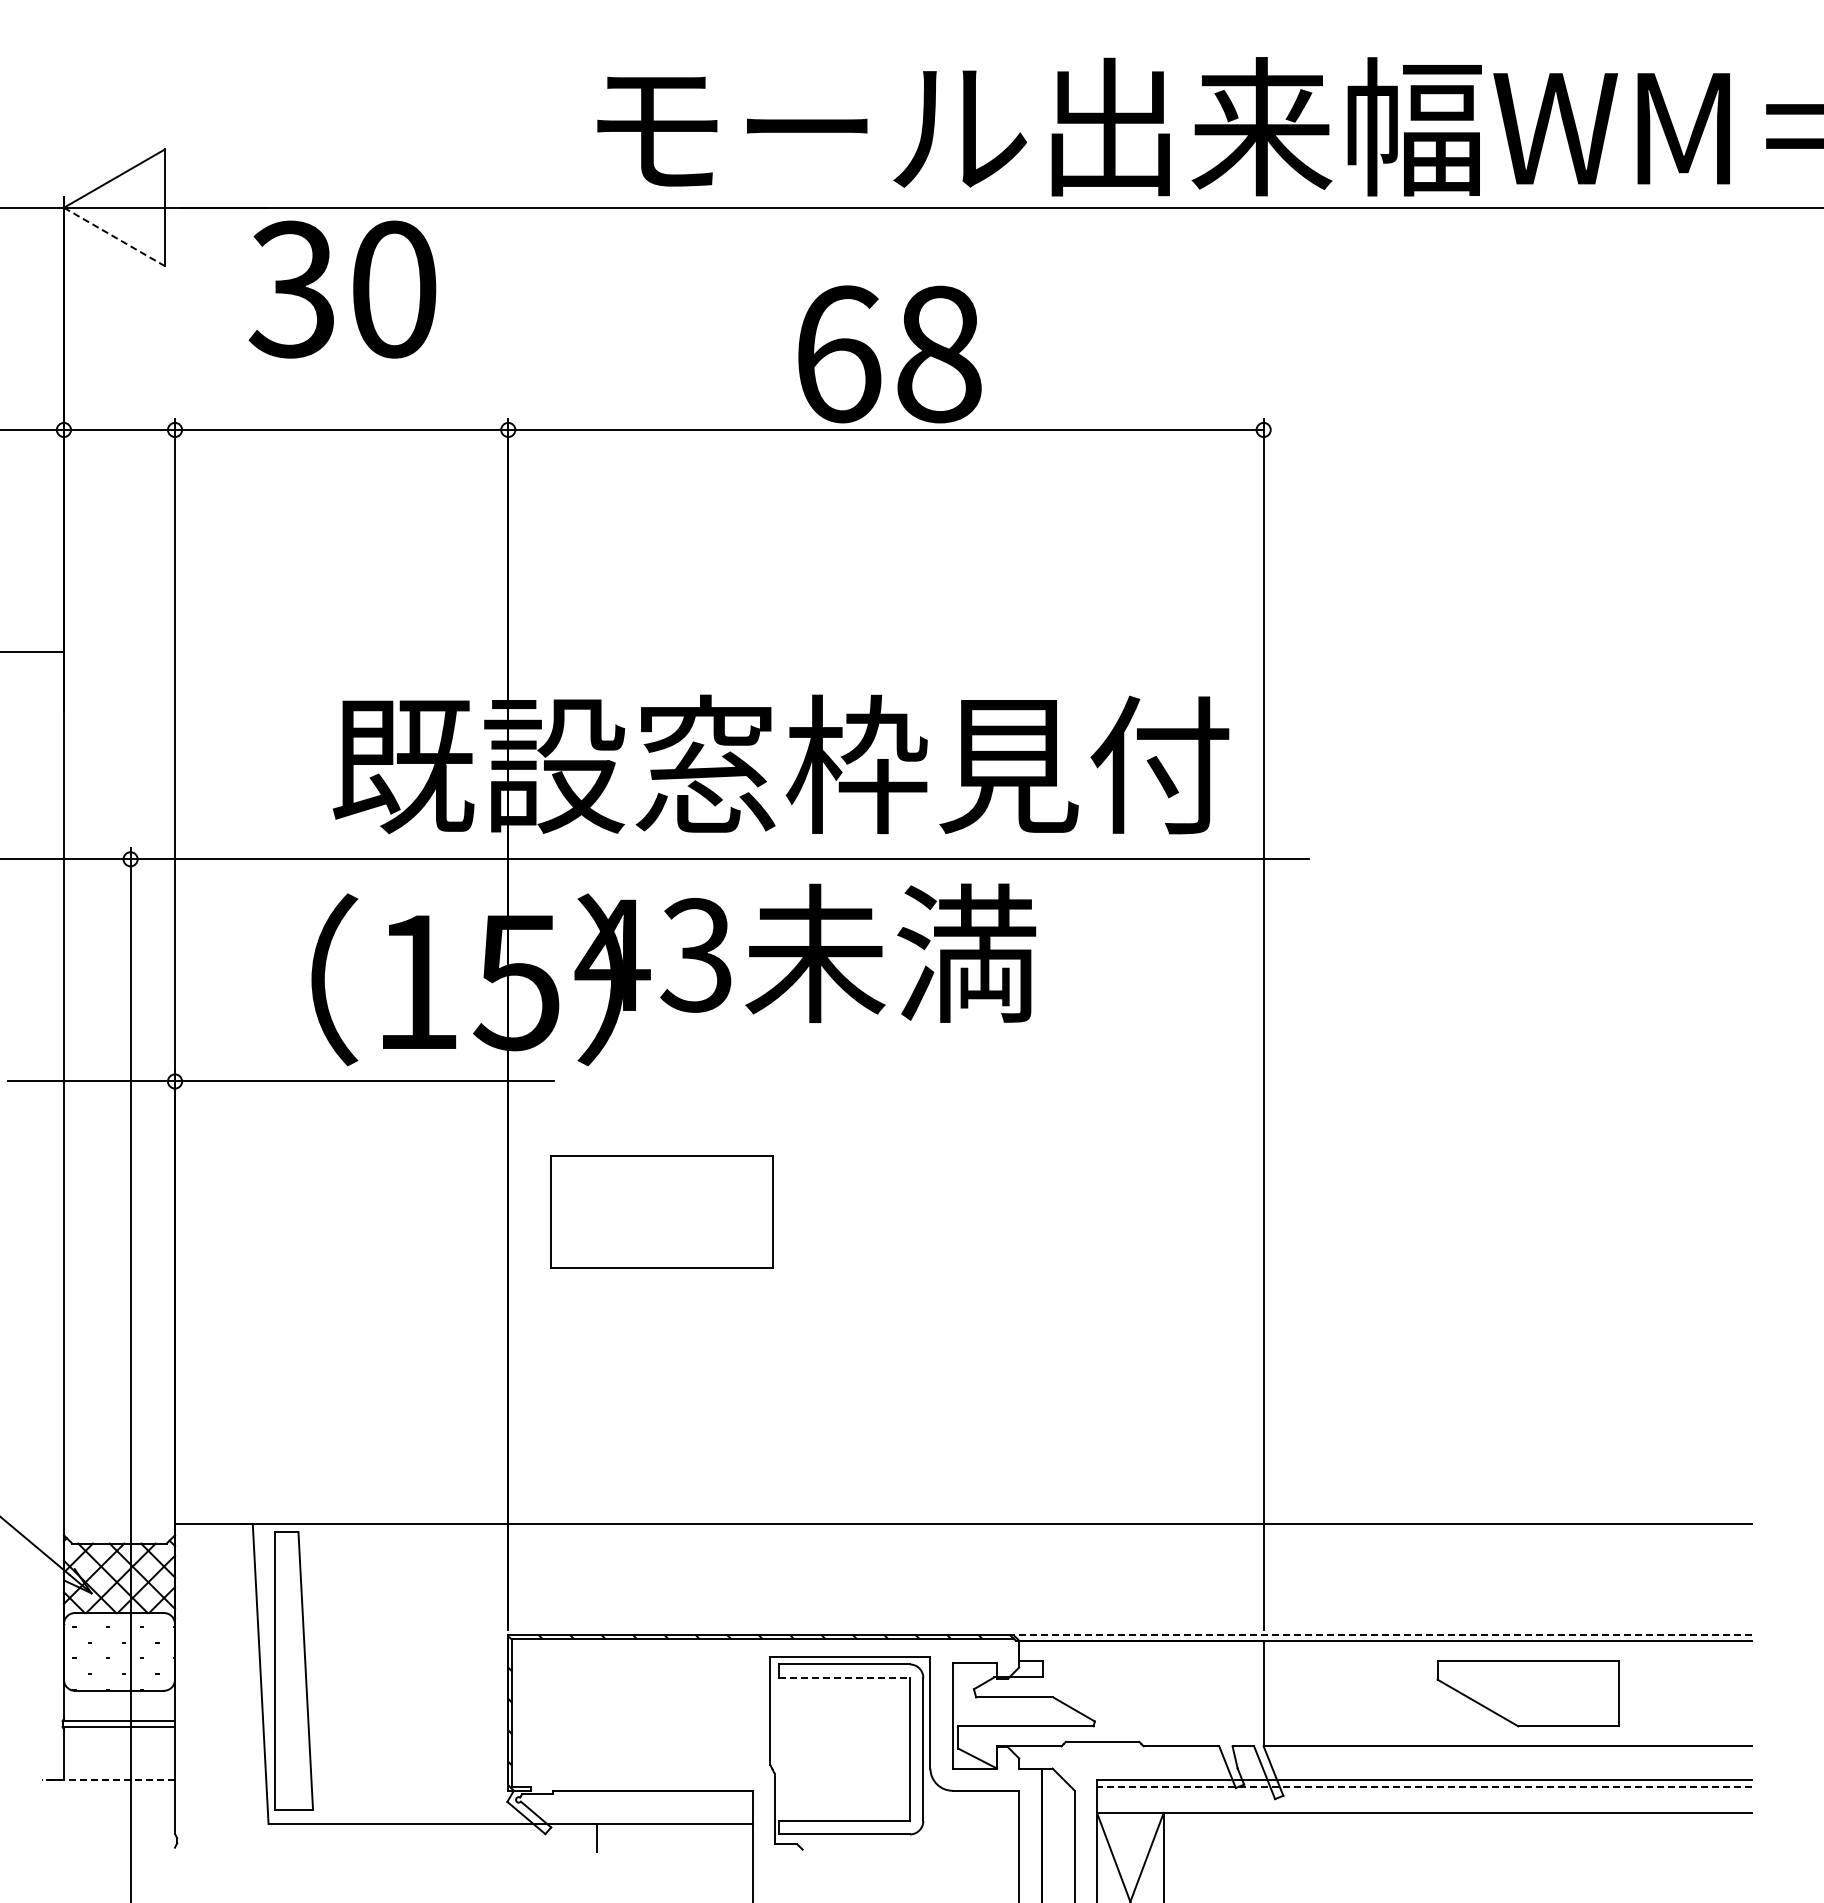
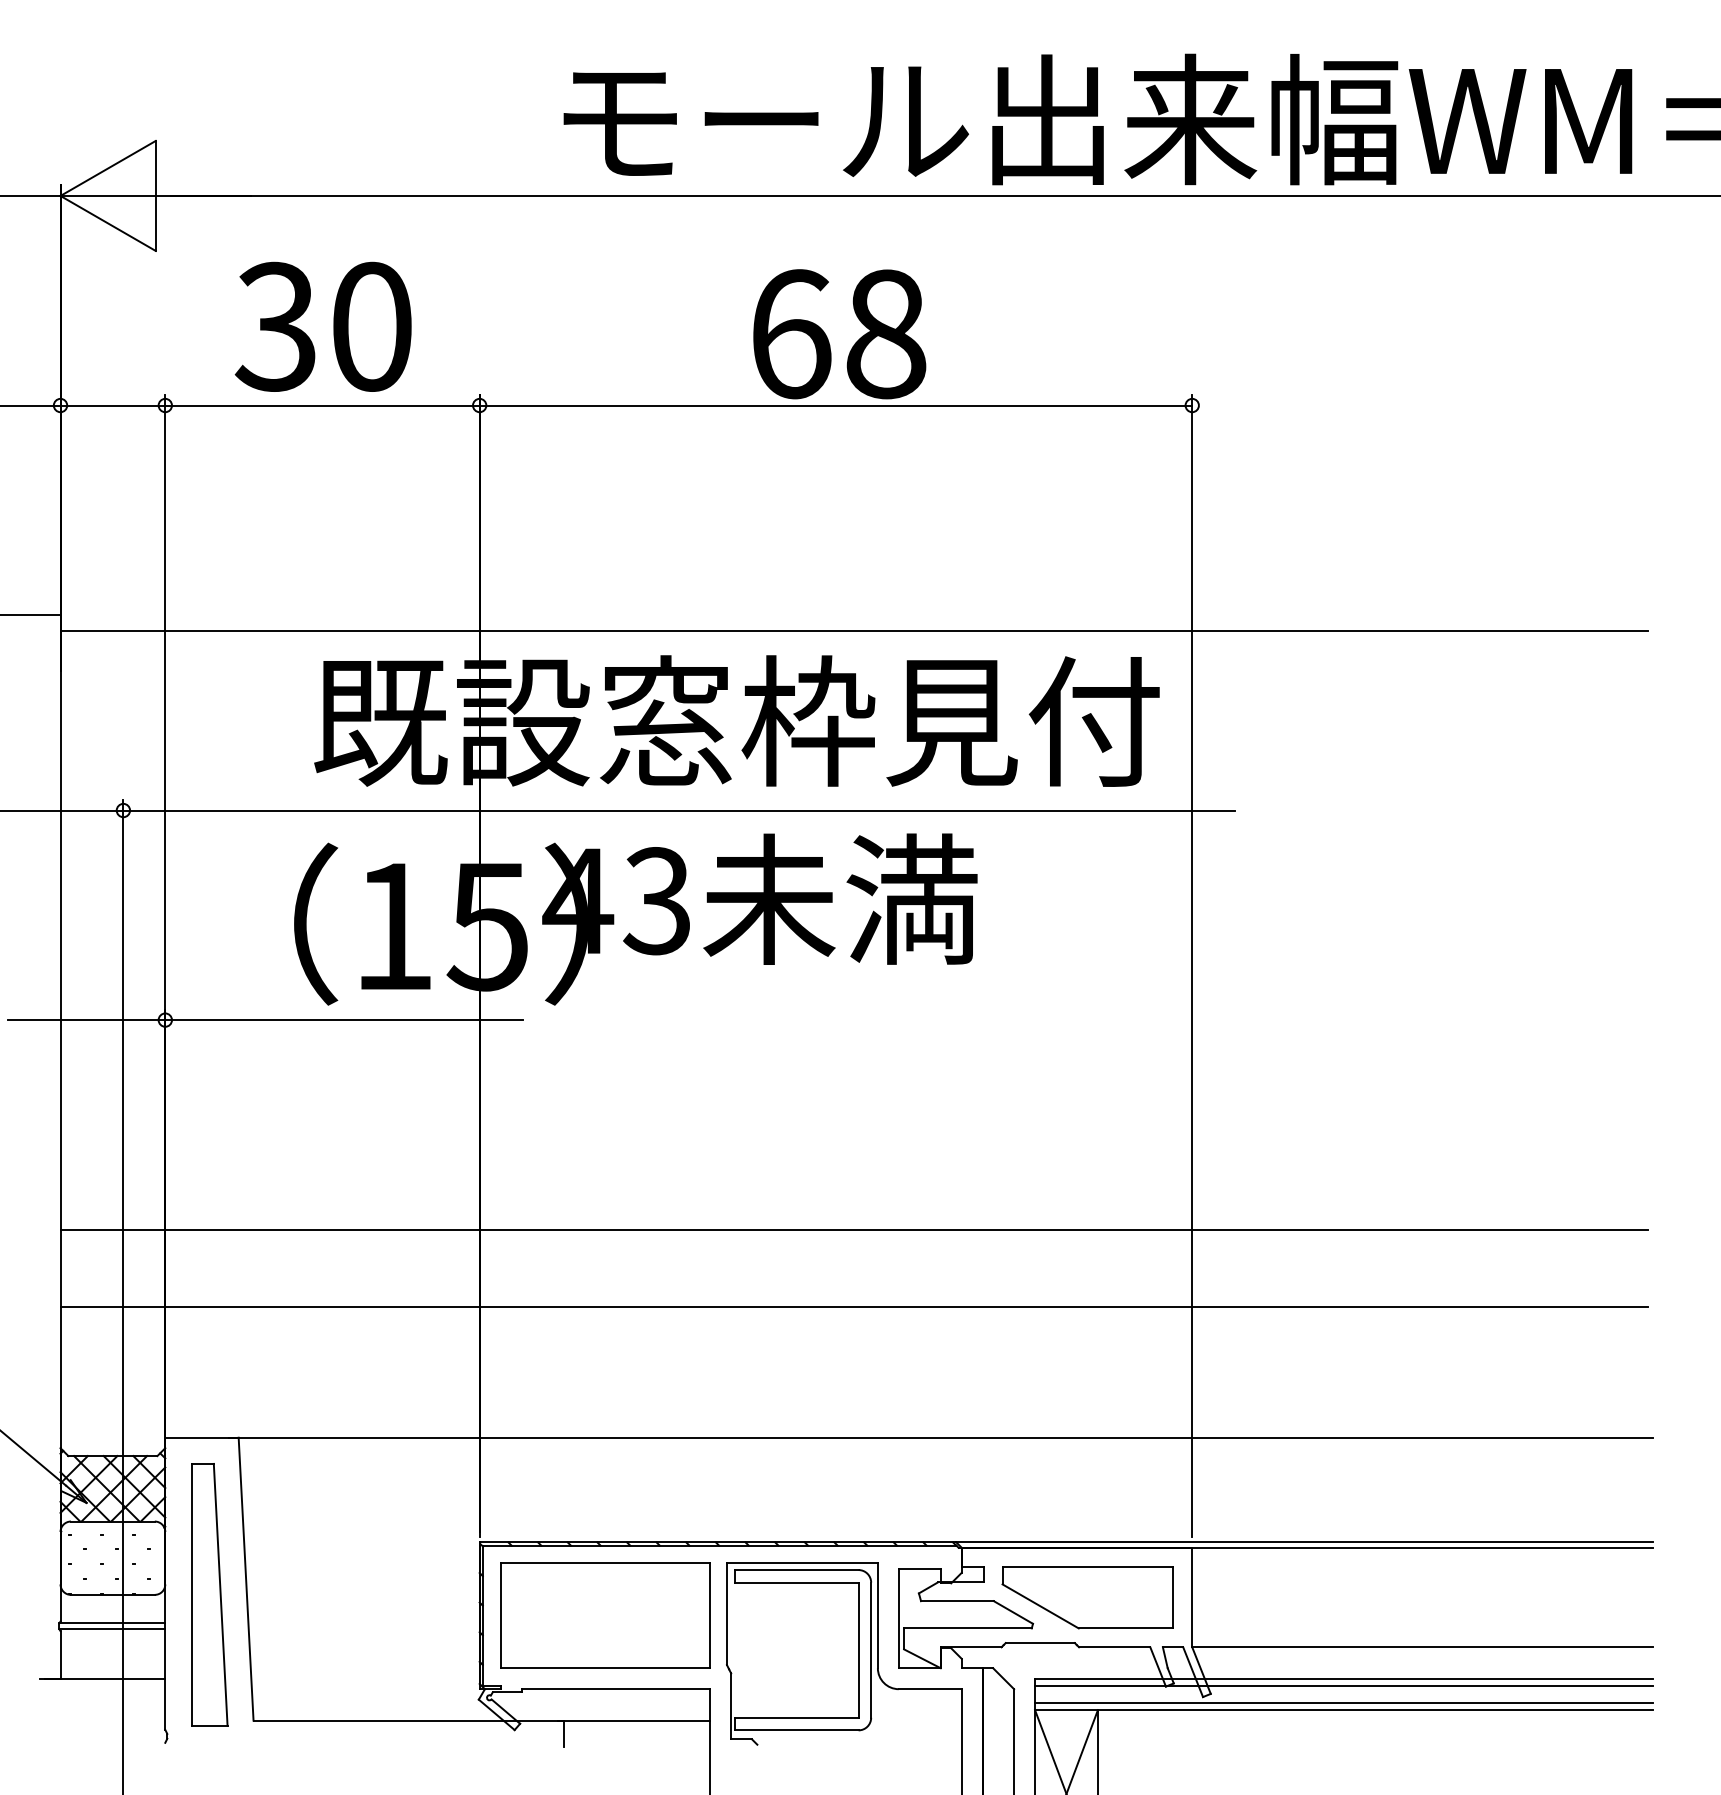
line: (114, 237) -> (108, 223), dashed -> solid
text: (342, 289) -> (323, 326), moved
line: (904, 668) -> (853, 630), added
part: (661, 1211) -> (605, 1615), moved
line: (904, 1303) -> (853, 1229), added
line: (904, 1385) -> (853, 1306), added
line: (1382, 1635) -> (1304, 1542), dashed -> solid
part: (293, 1670) -> (209, 1594), moved
line: (844, 1677) -> (796, 1582), dashed -> solid
part: (1527, 1693) -> (1087, 1597), moved
line: (108, 1779) -> (102, 1678), dashed -> solid
line: (1424, 1787) -> (1343, 1686), dashed -> solid
line: (1424, 1805) -> (1343, 1703), added

